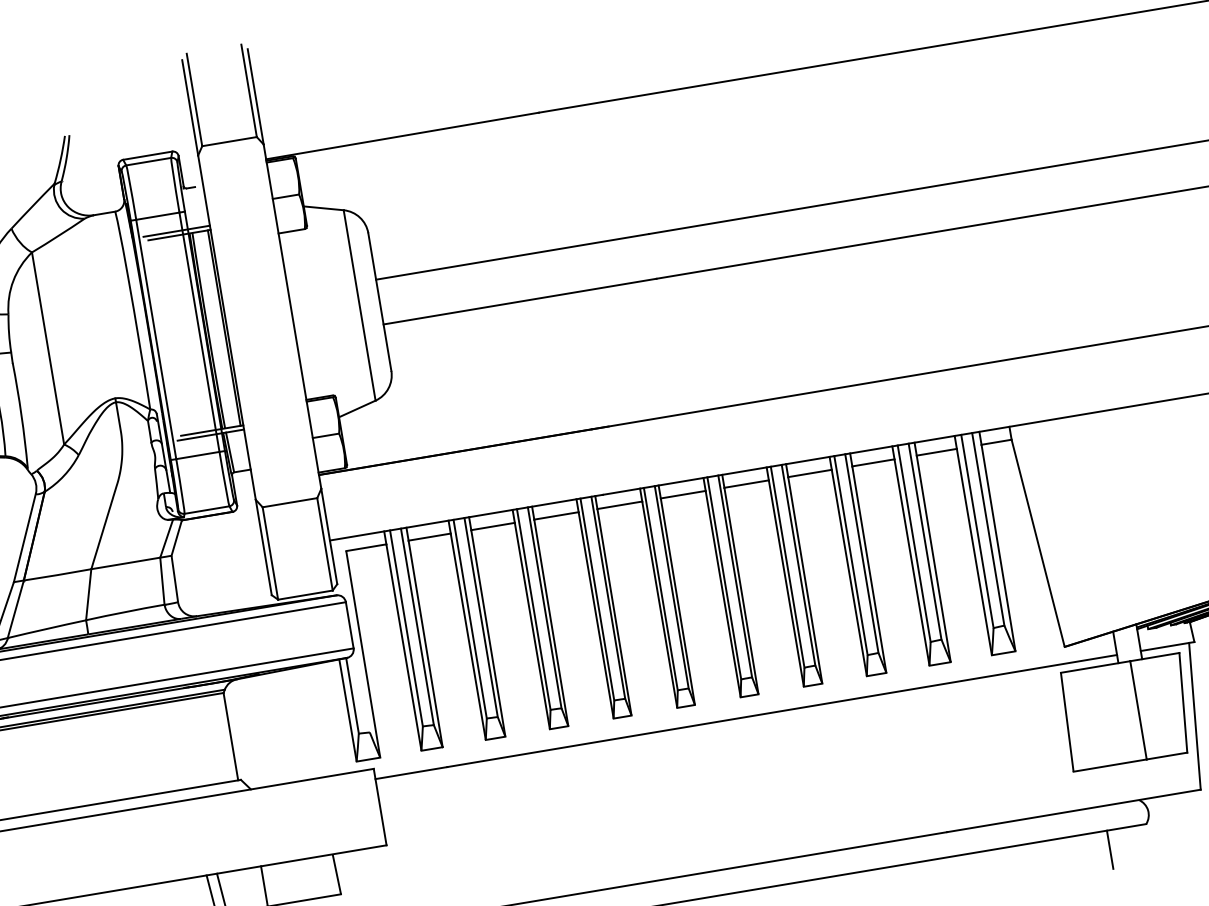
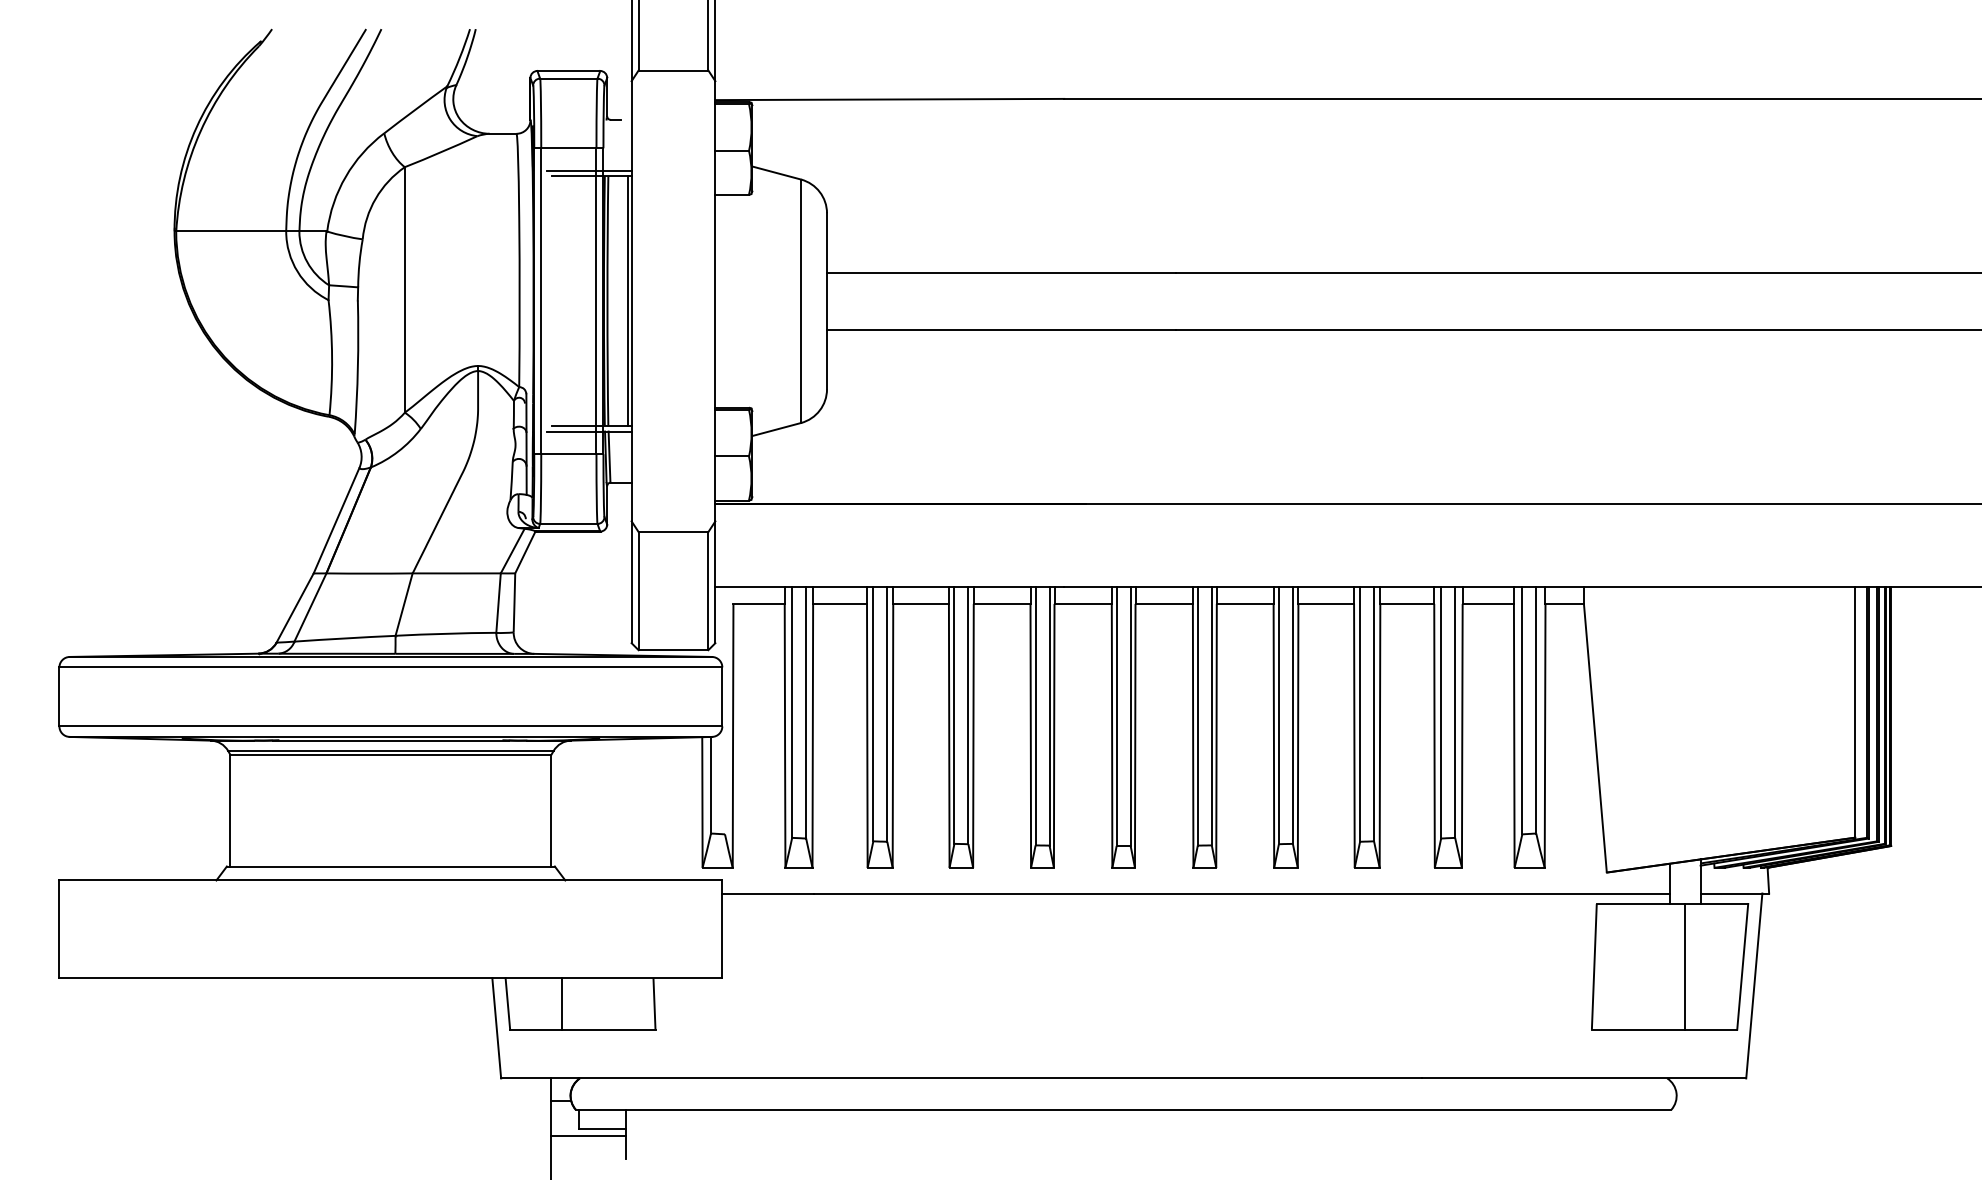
line: (1110, 849) -> (1621, 1133), removed

